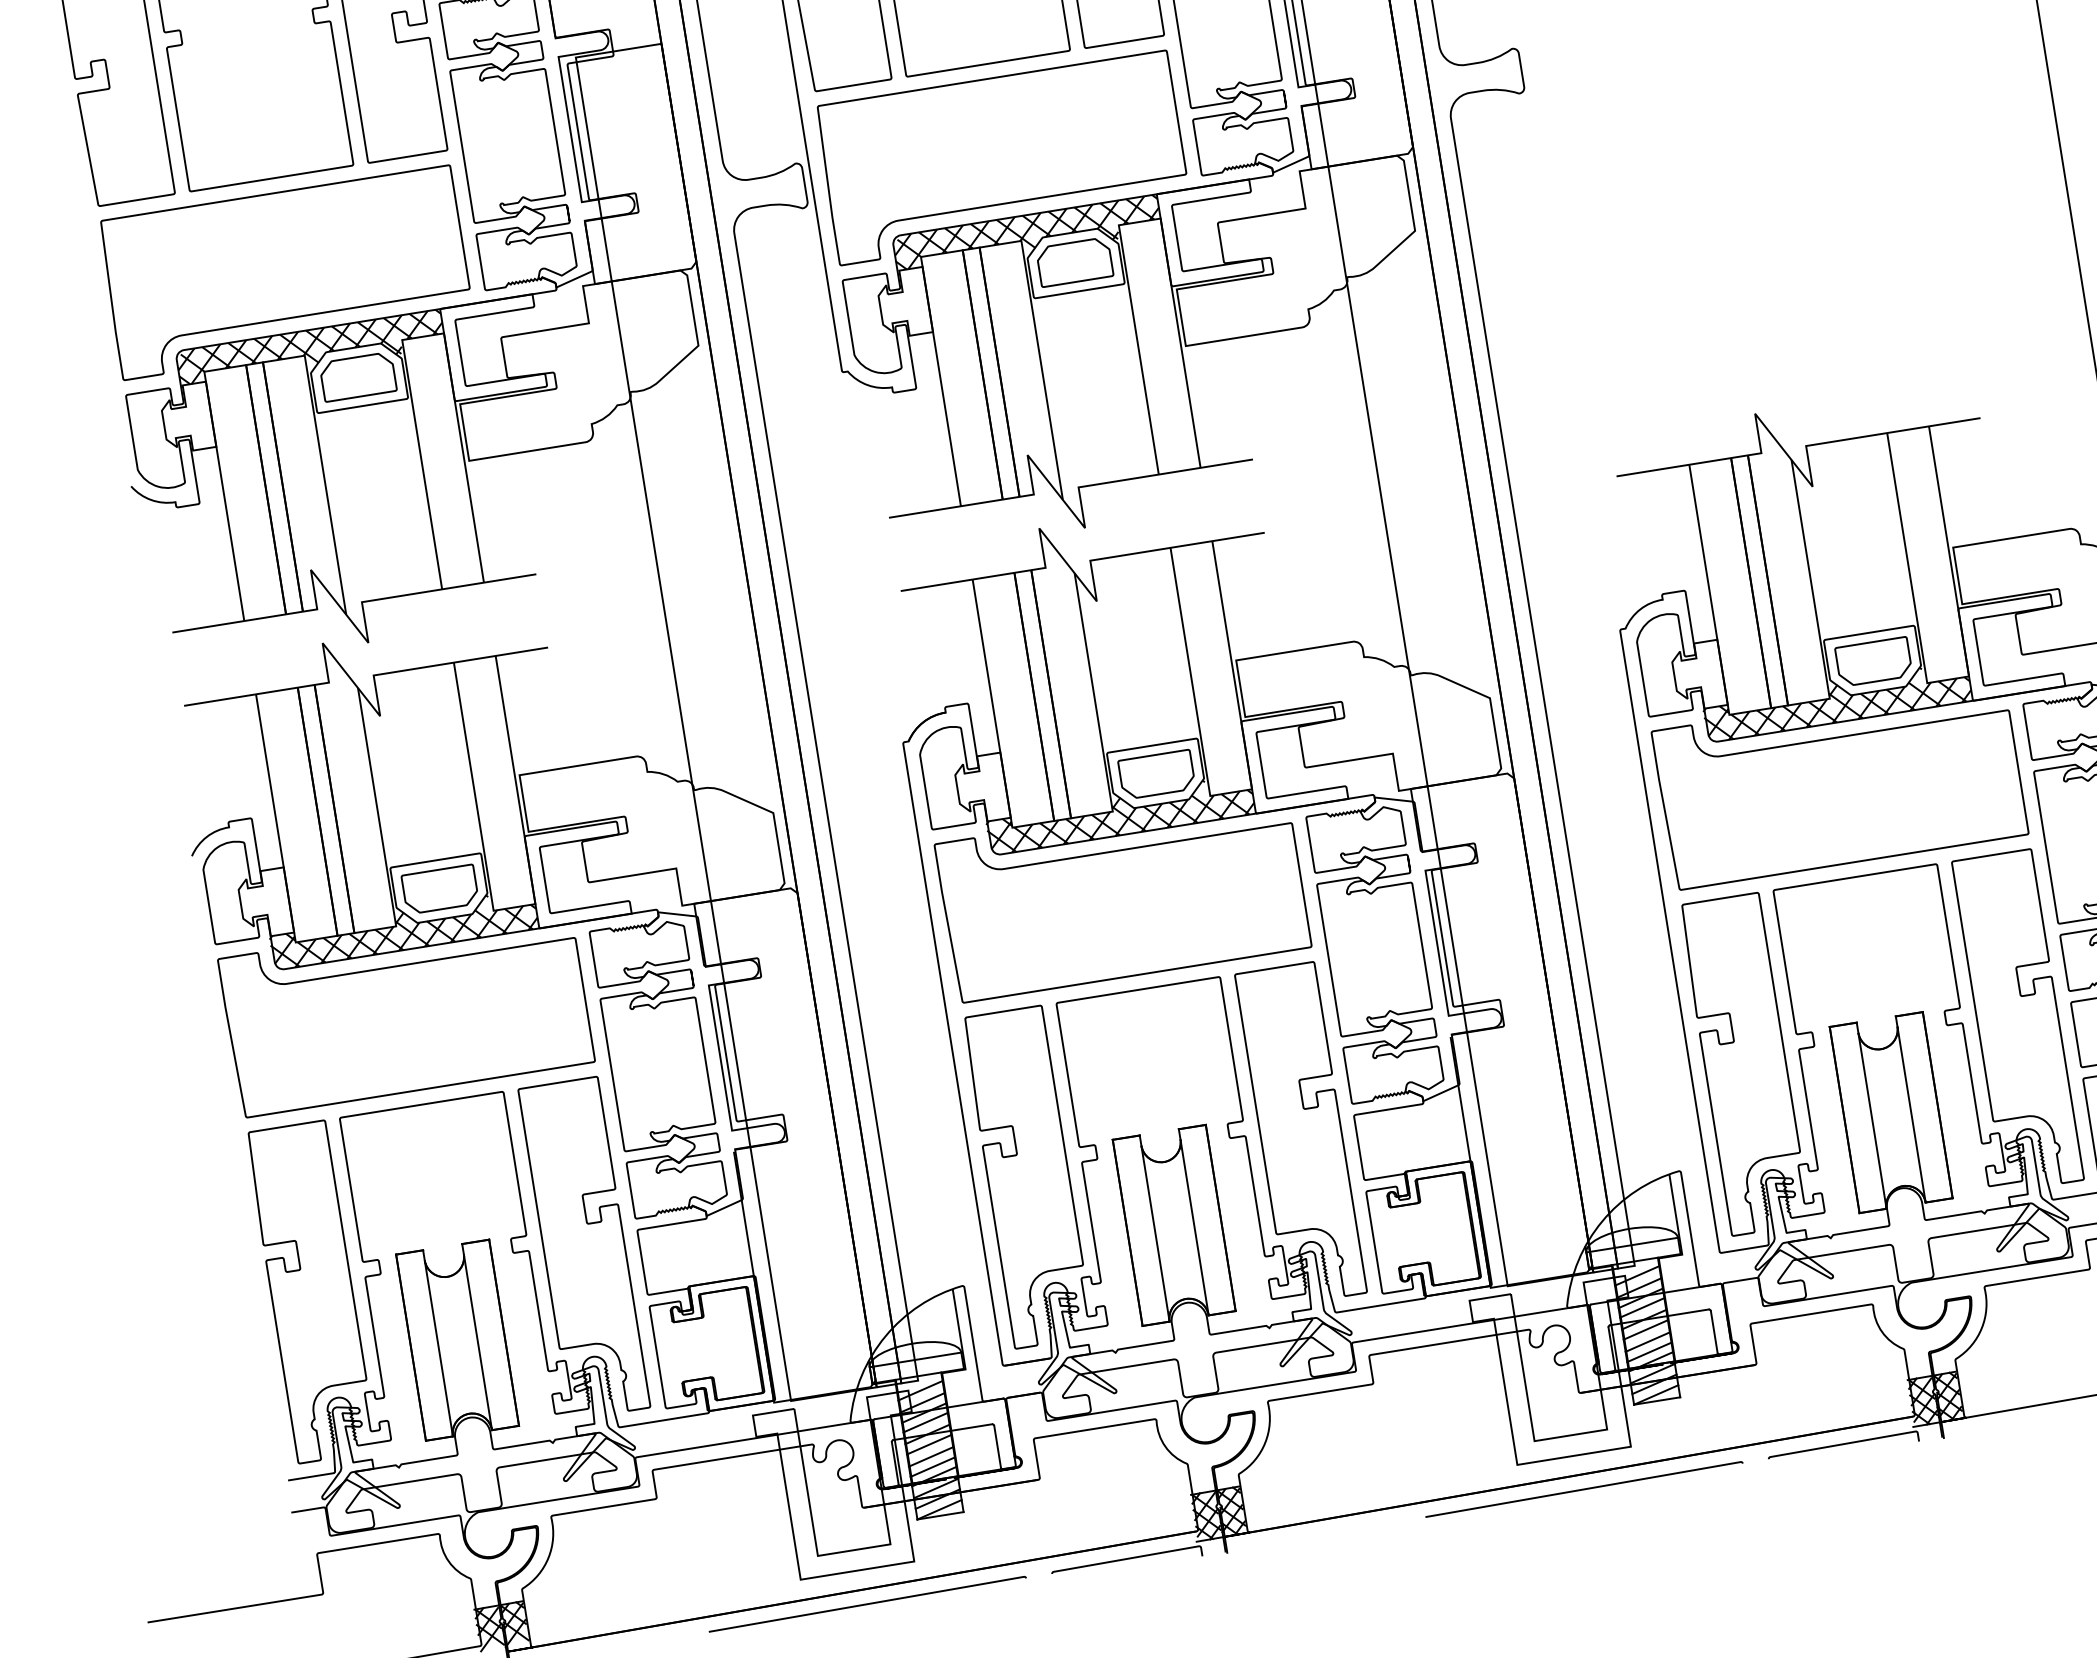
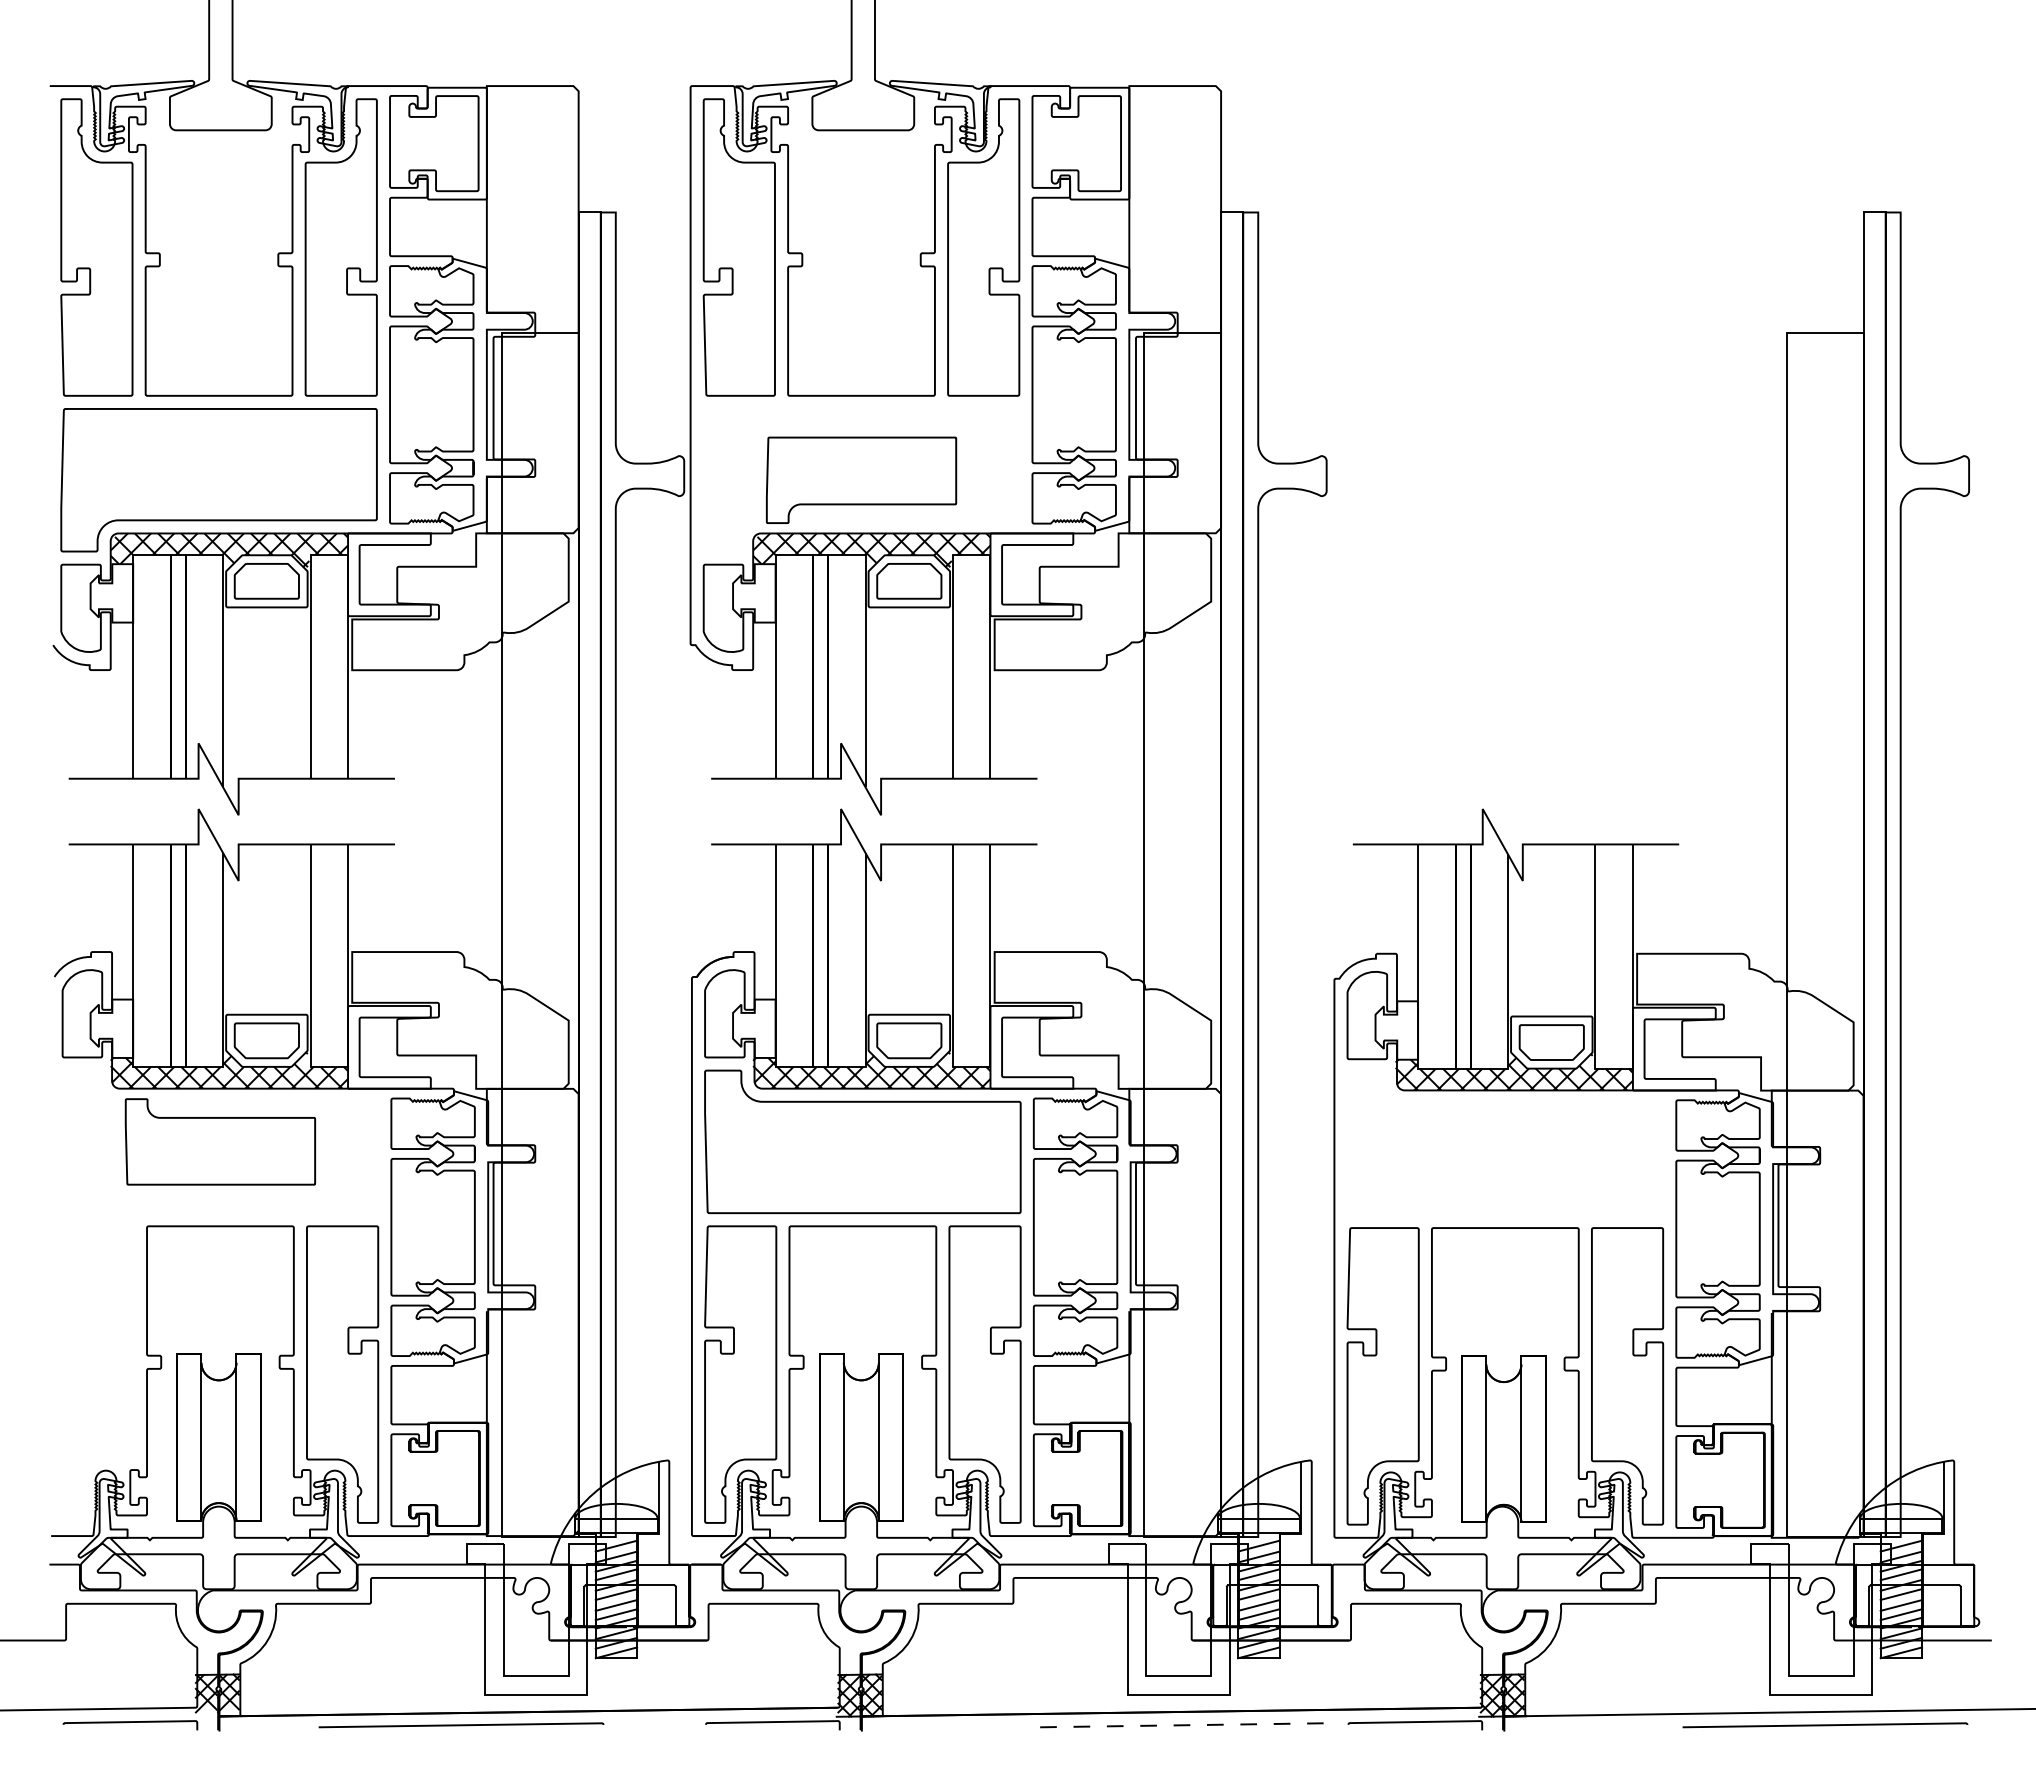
part: (1003, 158) -> (861, 480), size x0.6
part: (1840, 782) -> (1505, 1143), removed
part: (406, 1010) -> (220, 1141), size x0.6
part: (310, 1291) -> (97, 1374), removed
line: (1591, 1488) -> (1189, 1725), solid -> dashed
line: (867, 1604) -> (461, 1725), moved

